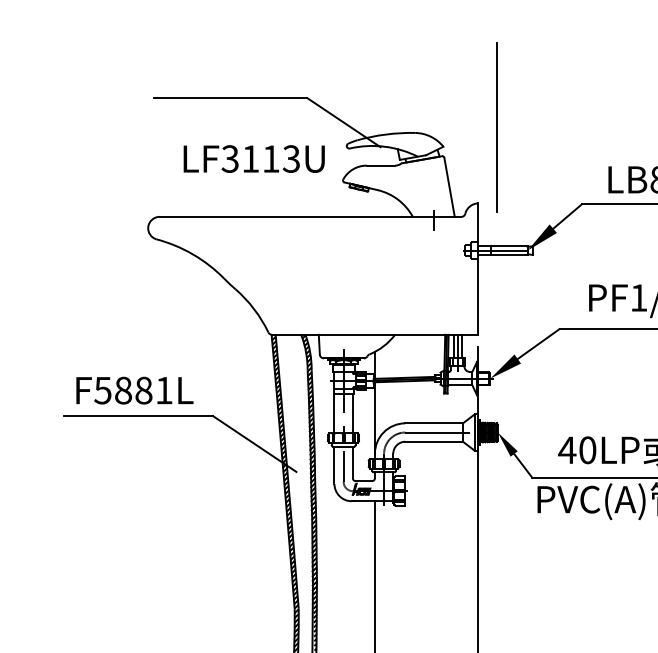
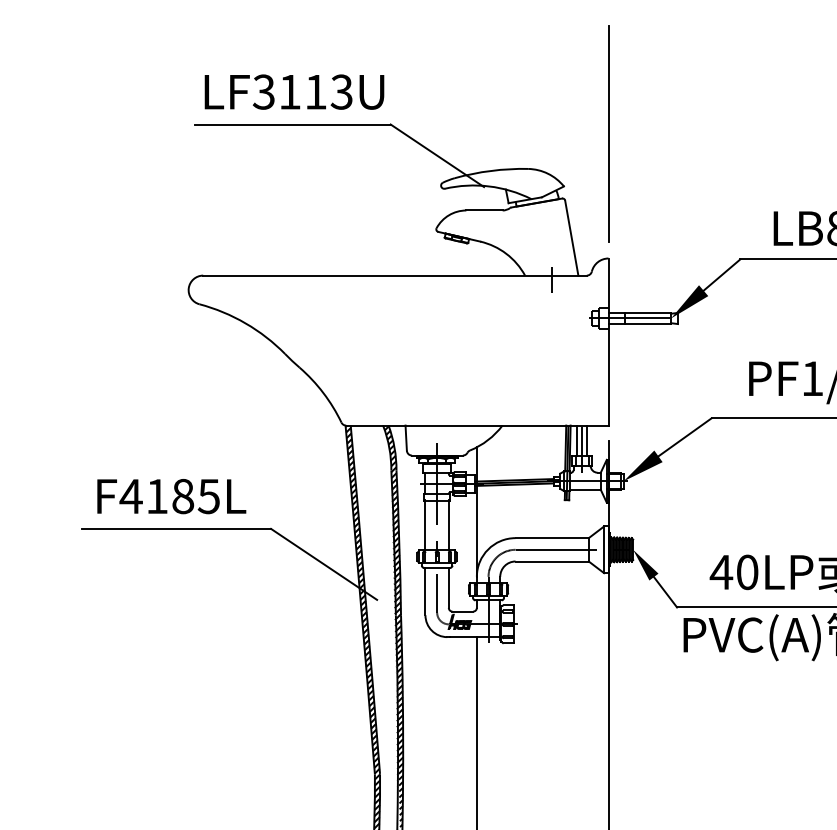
line: (497, 127) -> (608, 133), moved
text: (254, 158) -> (294, 91), moved
text: (133, 390) -> (169, 496), F5881L -> F4185L

